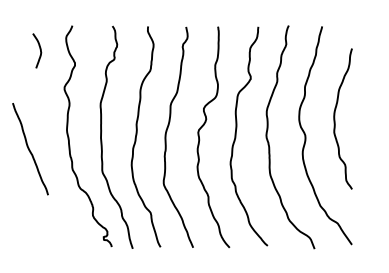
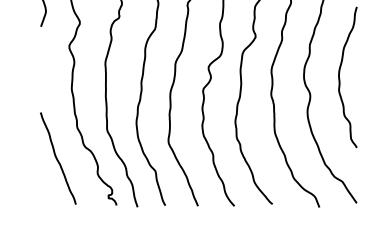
curve: (30, 149) -> (58, 158), moved

